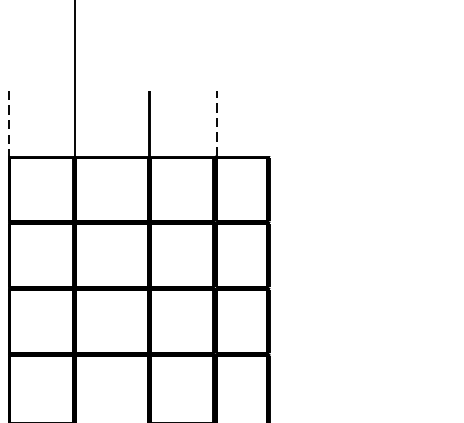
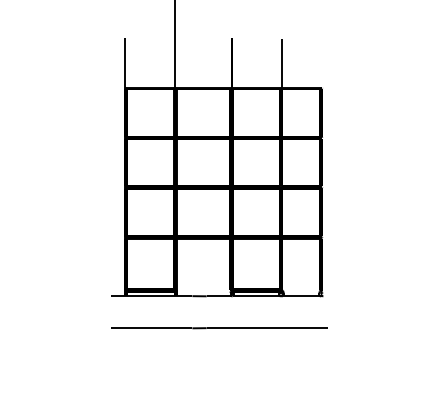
line: (8, 124) -> (125, 63), dashed -> solid
line: (217, 124) -> (282, 63), dashed -> solid

